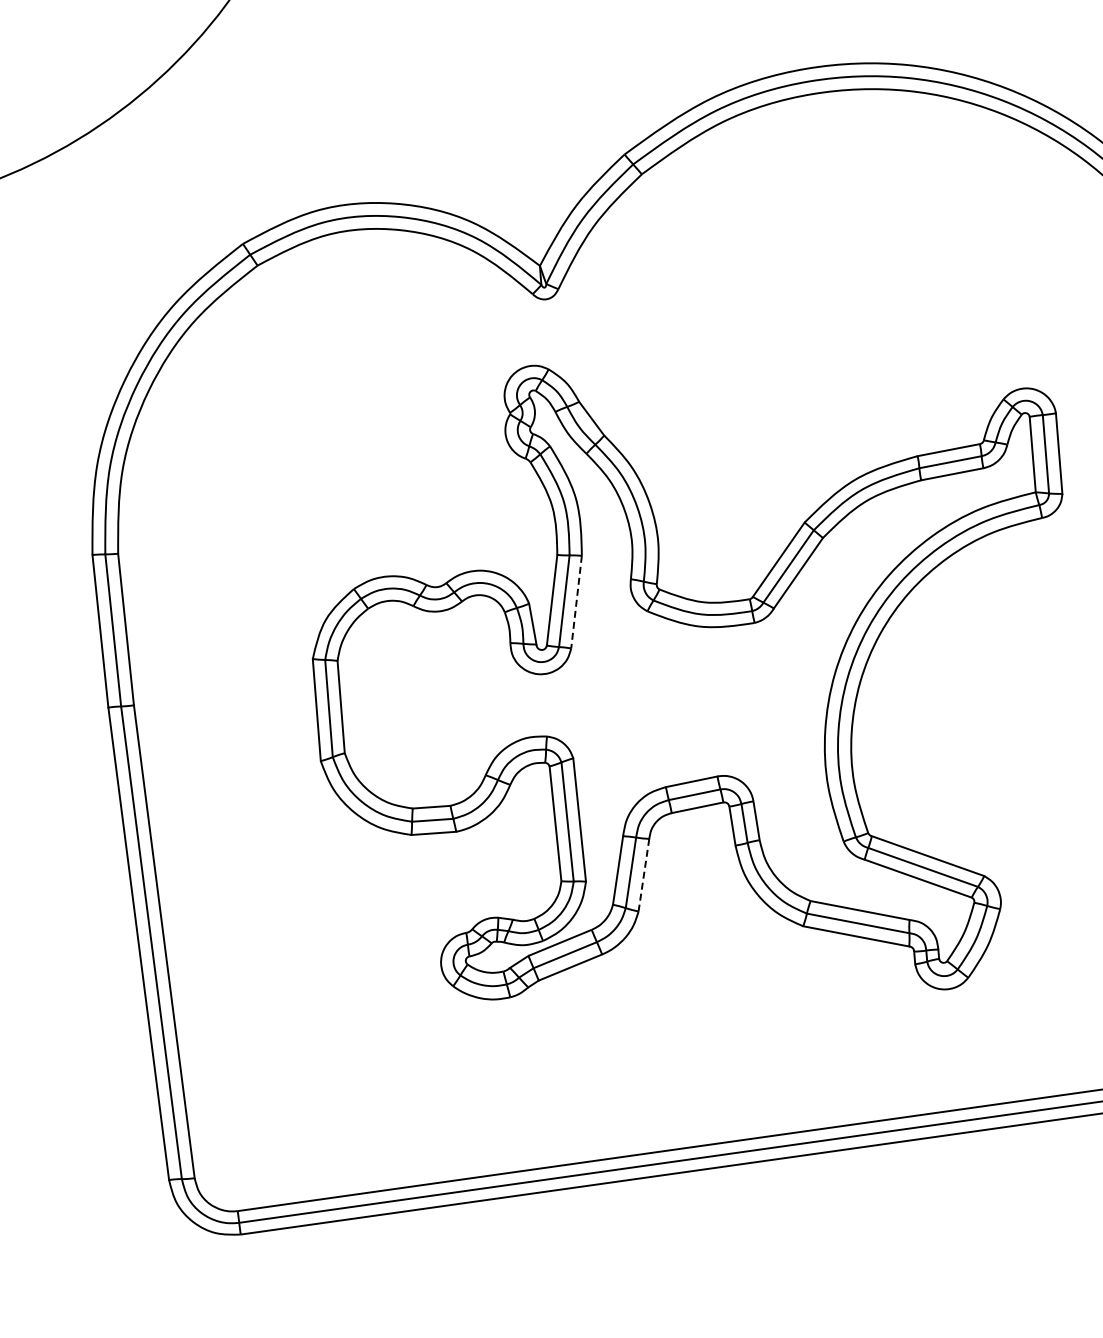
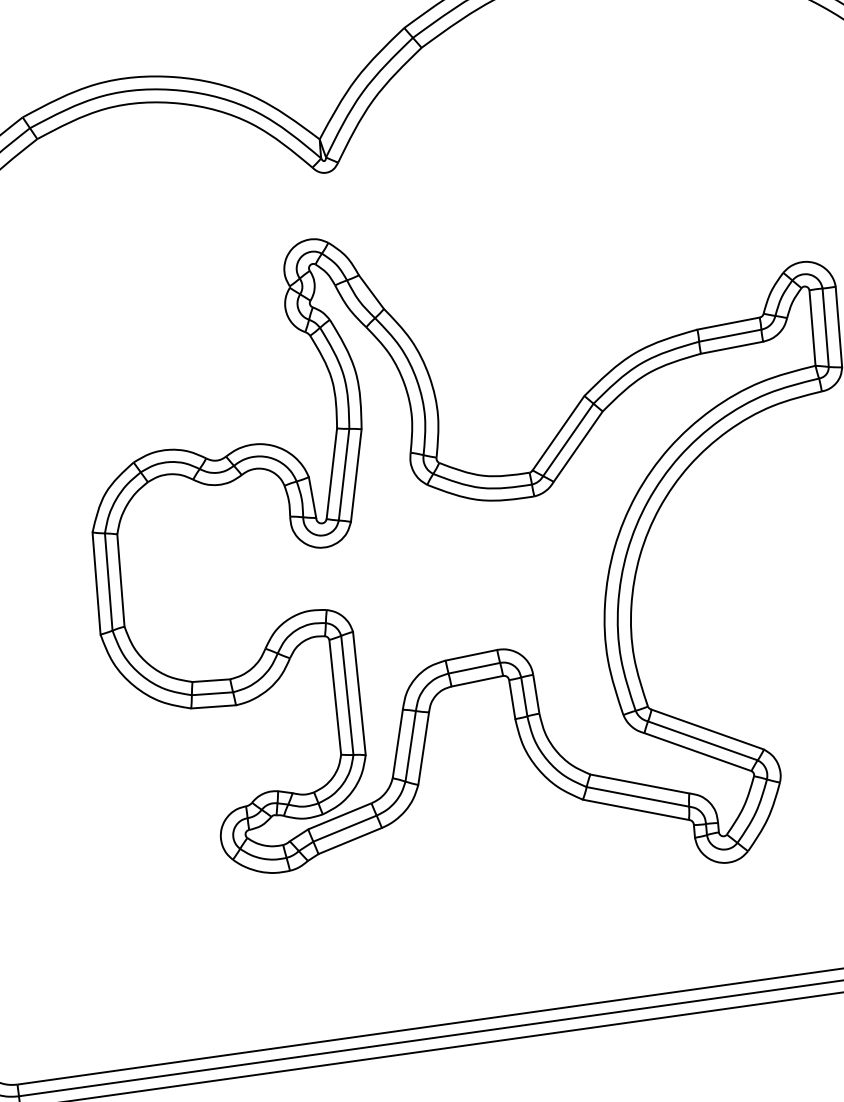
line: (576, 602) -> (356, 475), dashed -> solid
line: (643, 875) -> (423, 748), dashed -> solid

